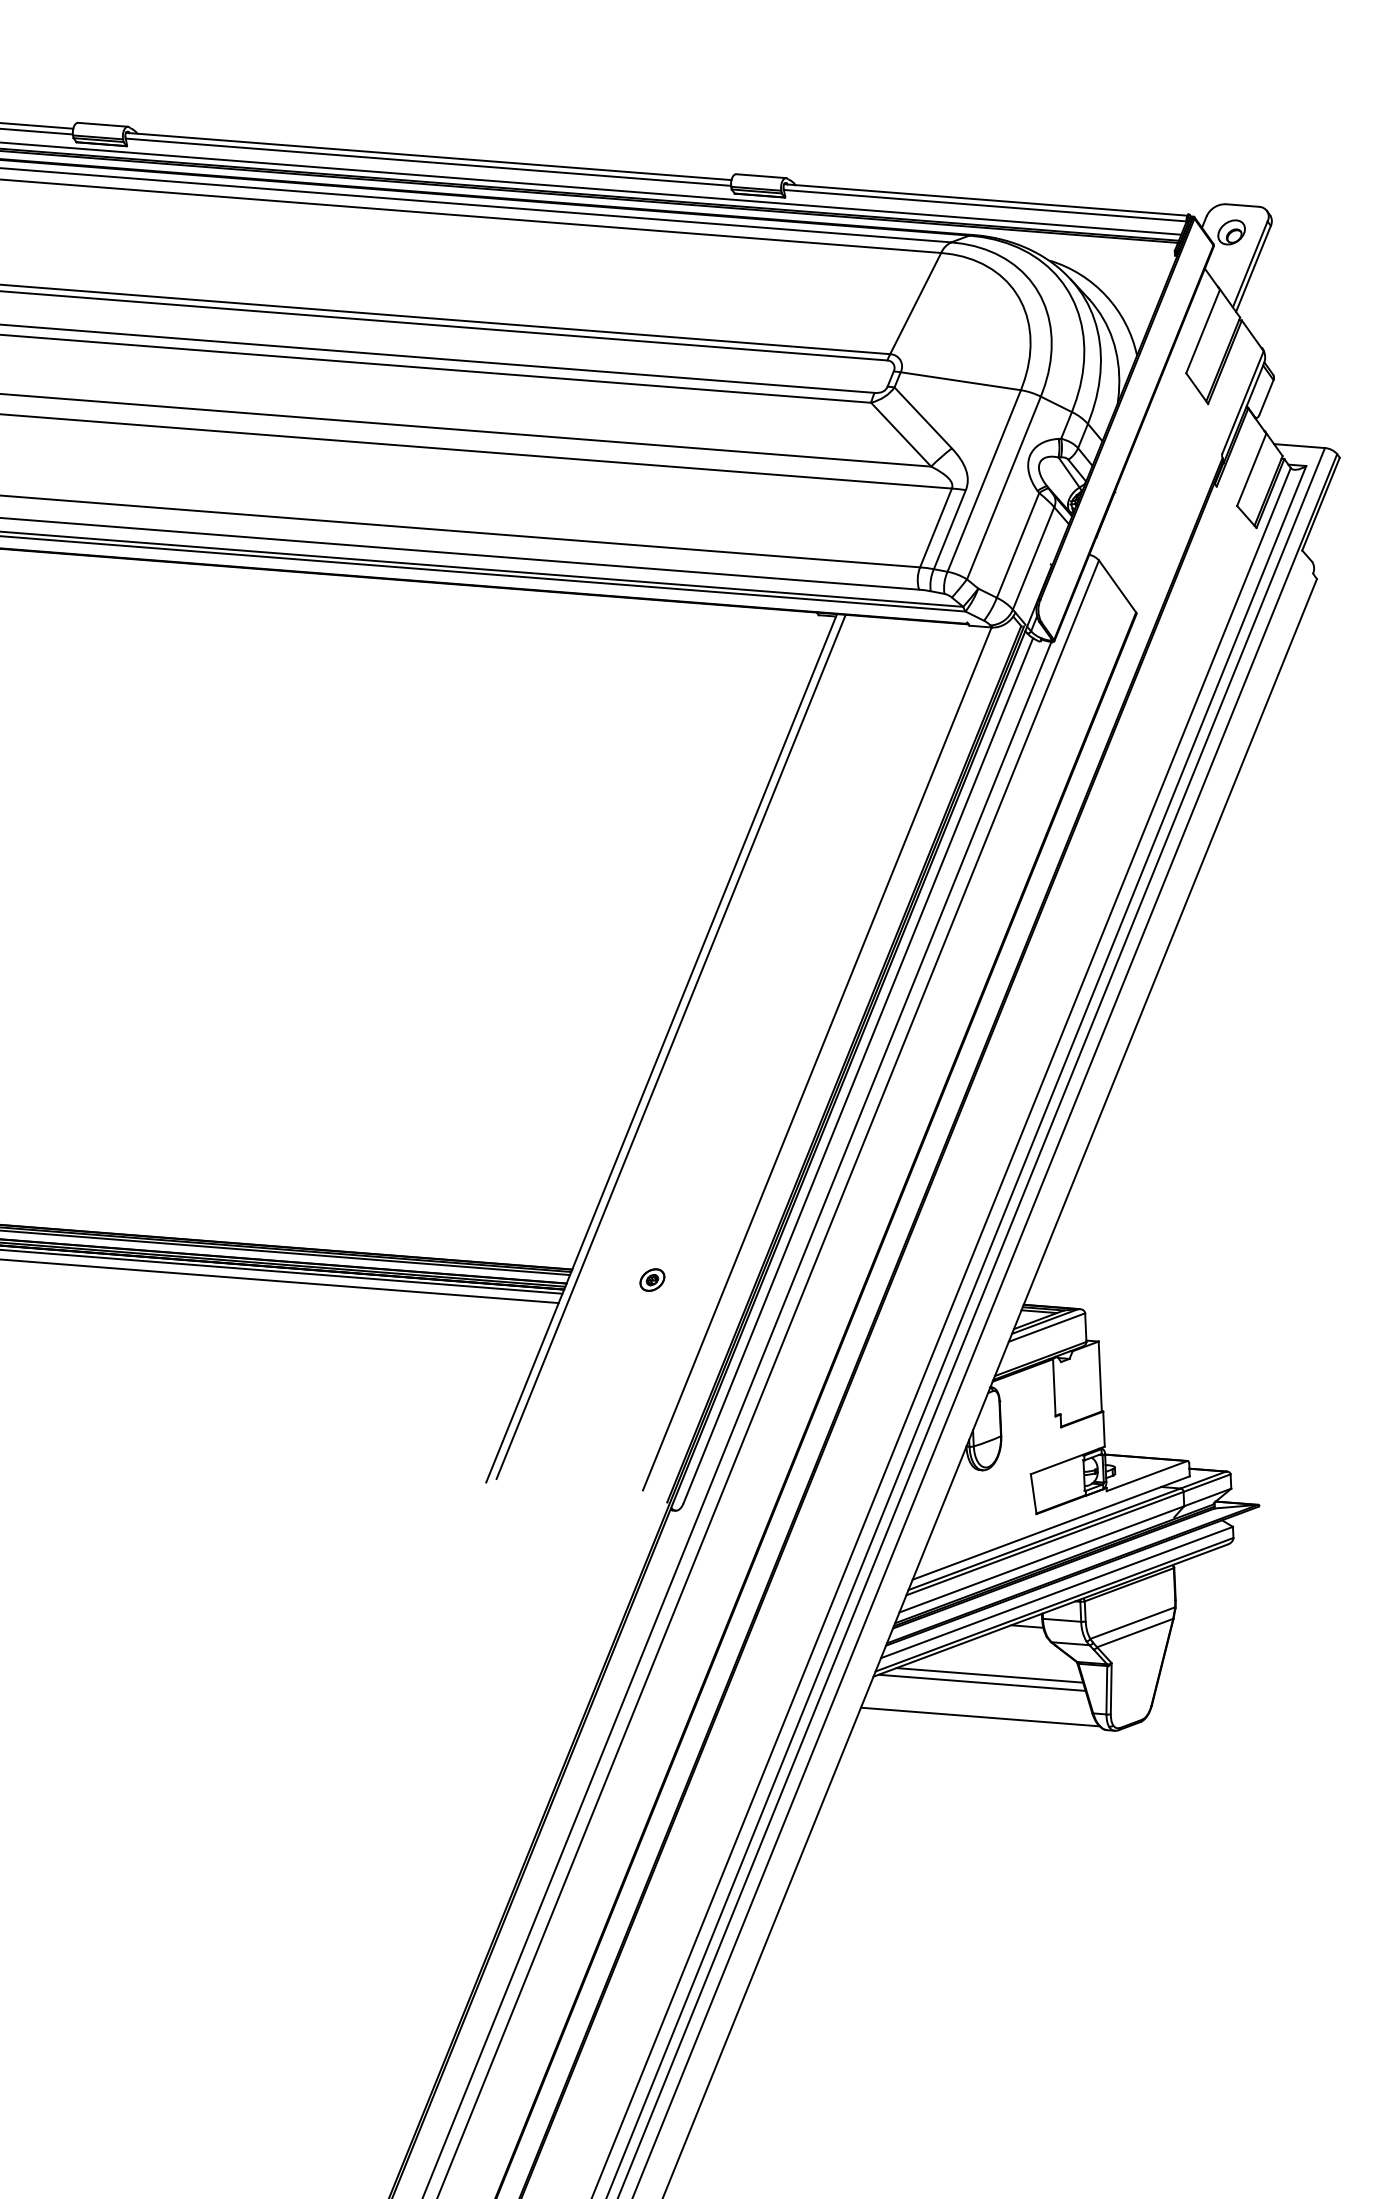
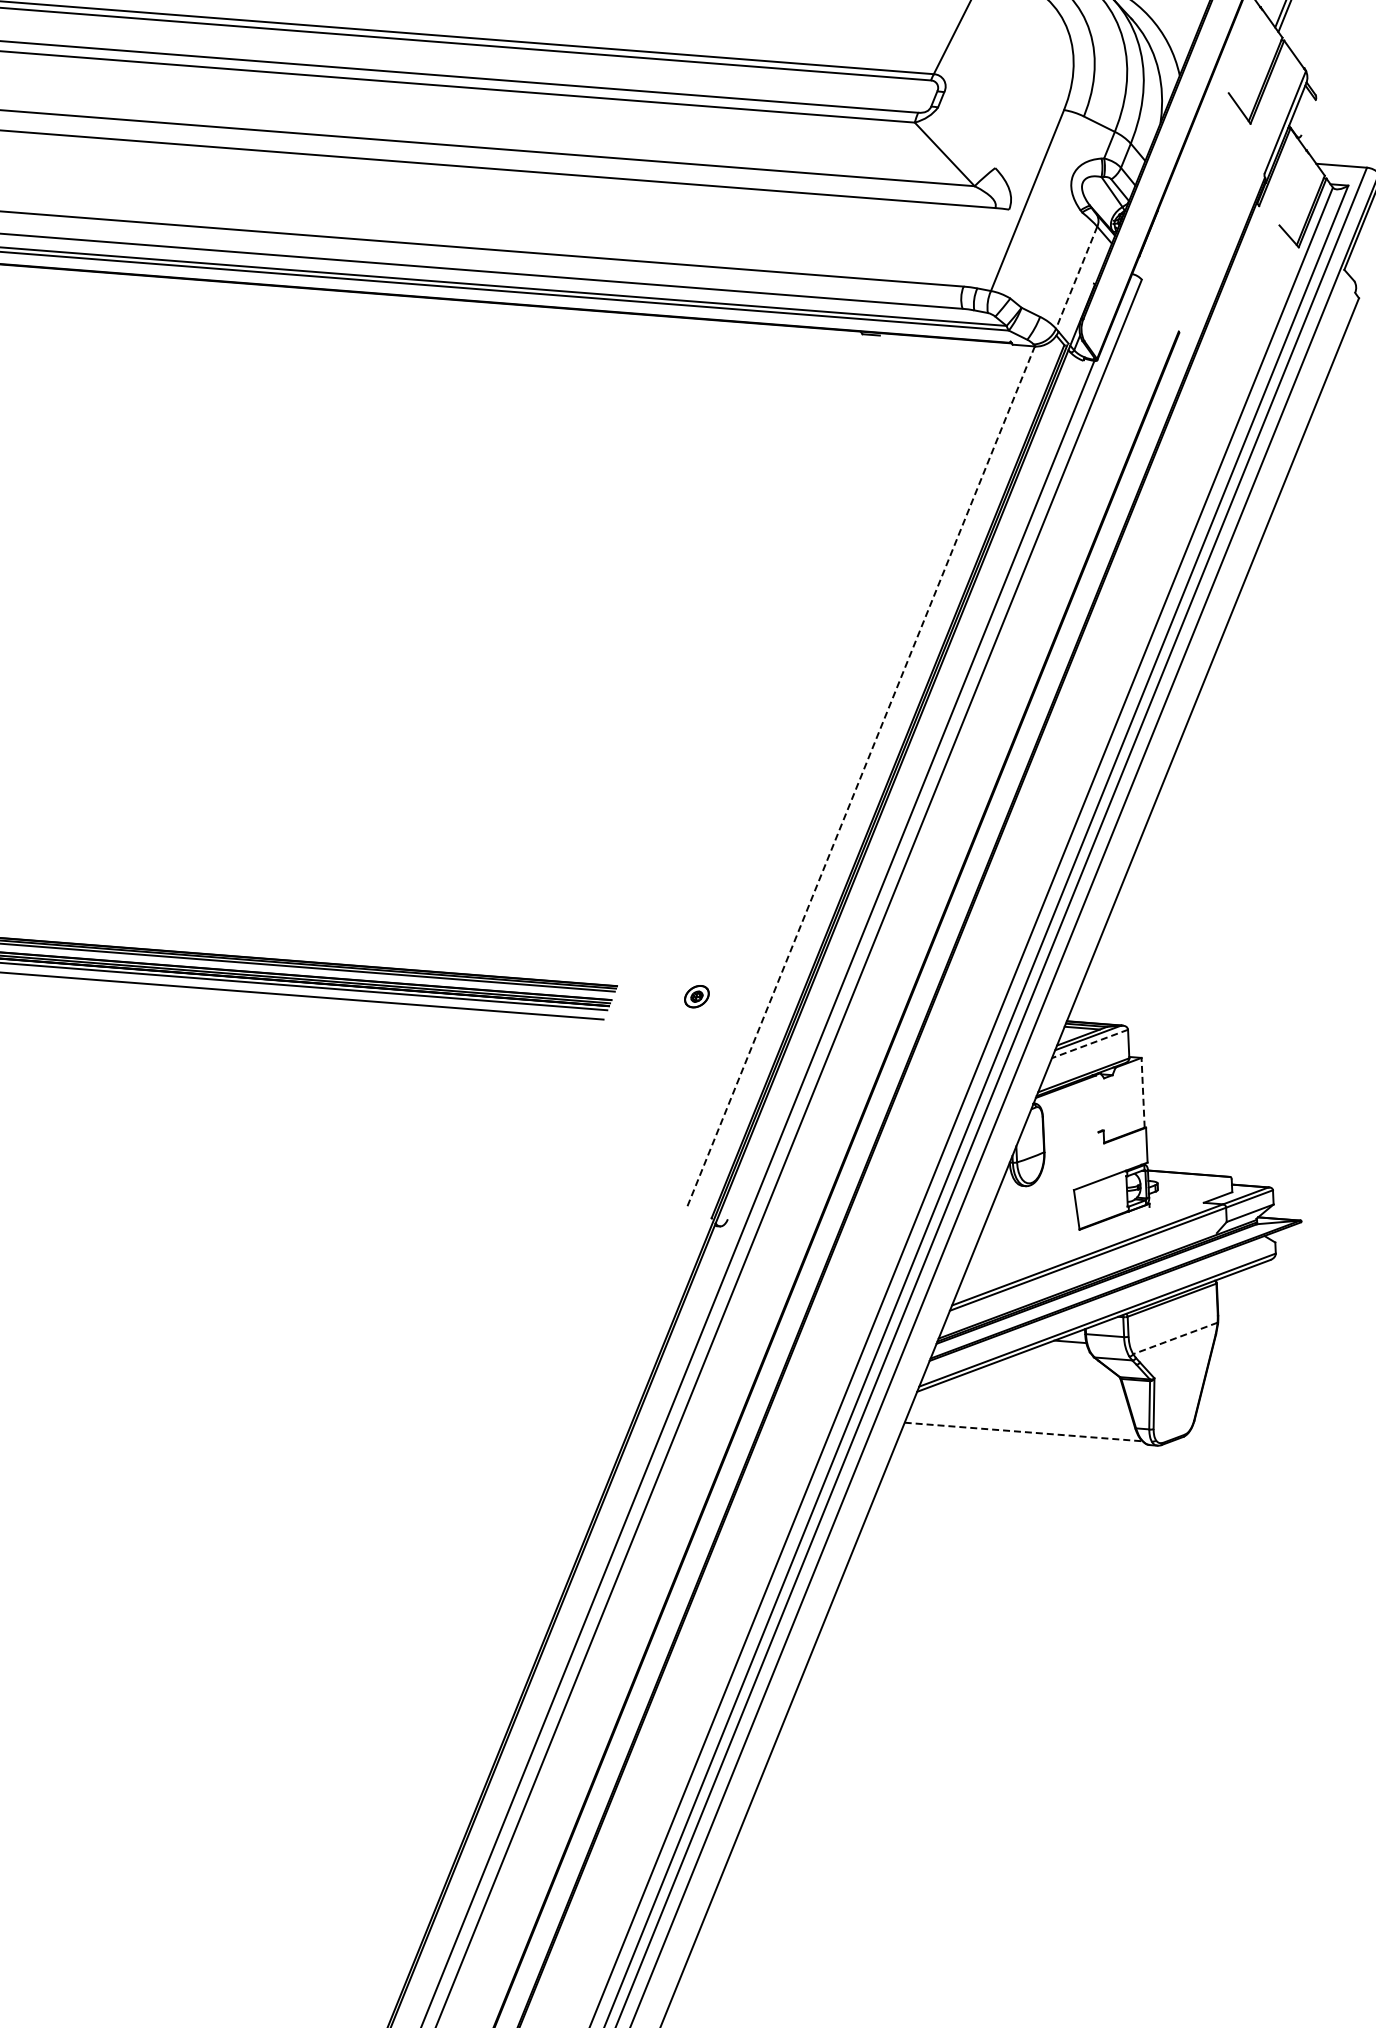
line: (1202, 331) -> (1244, 51), removed
line: (960, 381) -> (1003, 101), removed
line: (1266, 397) -> (1308, 117), removed
line: (922, 417) -> (965, 137), removed
line: (1251, 469) -> (1293, 189), removed
line: (1003, 487) -> (1046, 207), removed
line: (935, 527) -> (978, 246), removed
line: (949, 529) -> (992, 248), removed
line: (1017, 545) -> (1060, 264), removed
line: (1033, 558) -> (1076, 277), solid -> dashed
line: (1117, 586) -> (1160, 305), removed
line: (670, 1046) -> (714, 763), removed
line: (661, 1048) -> (705, 765), removed
line: (817, 1058) -> (861, 775), solid -> dashed
line: (858, 1070) -> (902, 787), removed
line: (1047, 1327) -> (1090, 1043), solid -> dashed
line: (1100, 1376) -> (1143, 1092), solid -> dashed
line: (1054, 1387) -> (1097, 1103), removed
line: (1146, 1476) -> (1189, 1192), removed
line: (1036, 1533) -> (1079, 1249), removed
line: (1041, 1559) -> (1084, 1275), removed
line: (1056, 1592) -> (1099, 1307), removed
line: (1132, 1623) -> (1175, 1338), solid -> dashed
line: (1135, 1632) -> (1178, 1347), removed
line: (989, 1675) -> (1032, 1390), removed
line: (981, 1682) -> (1024, 1397), removed
line: (980, 1717) -> (1023, 1432), solid -> dashed

